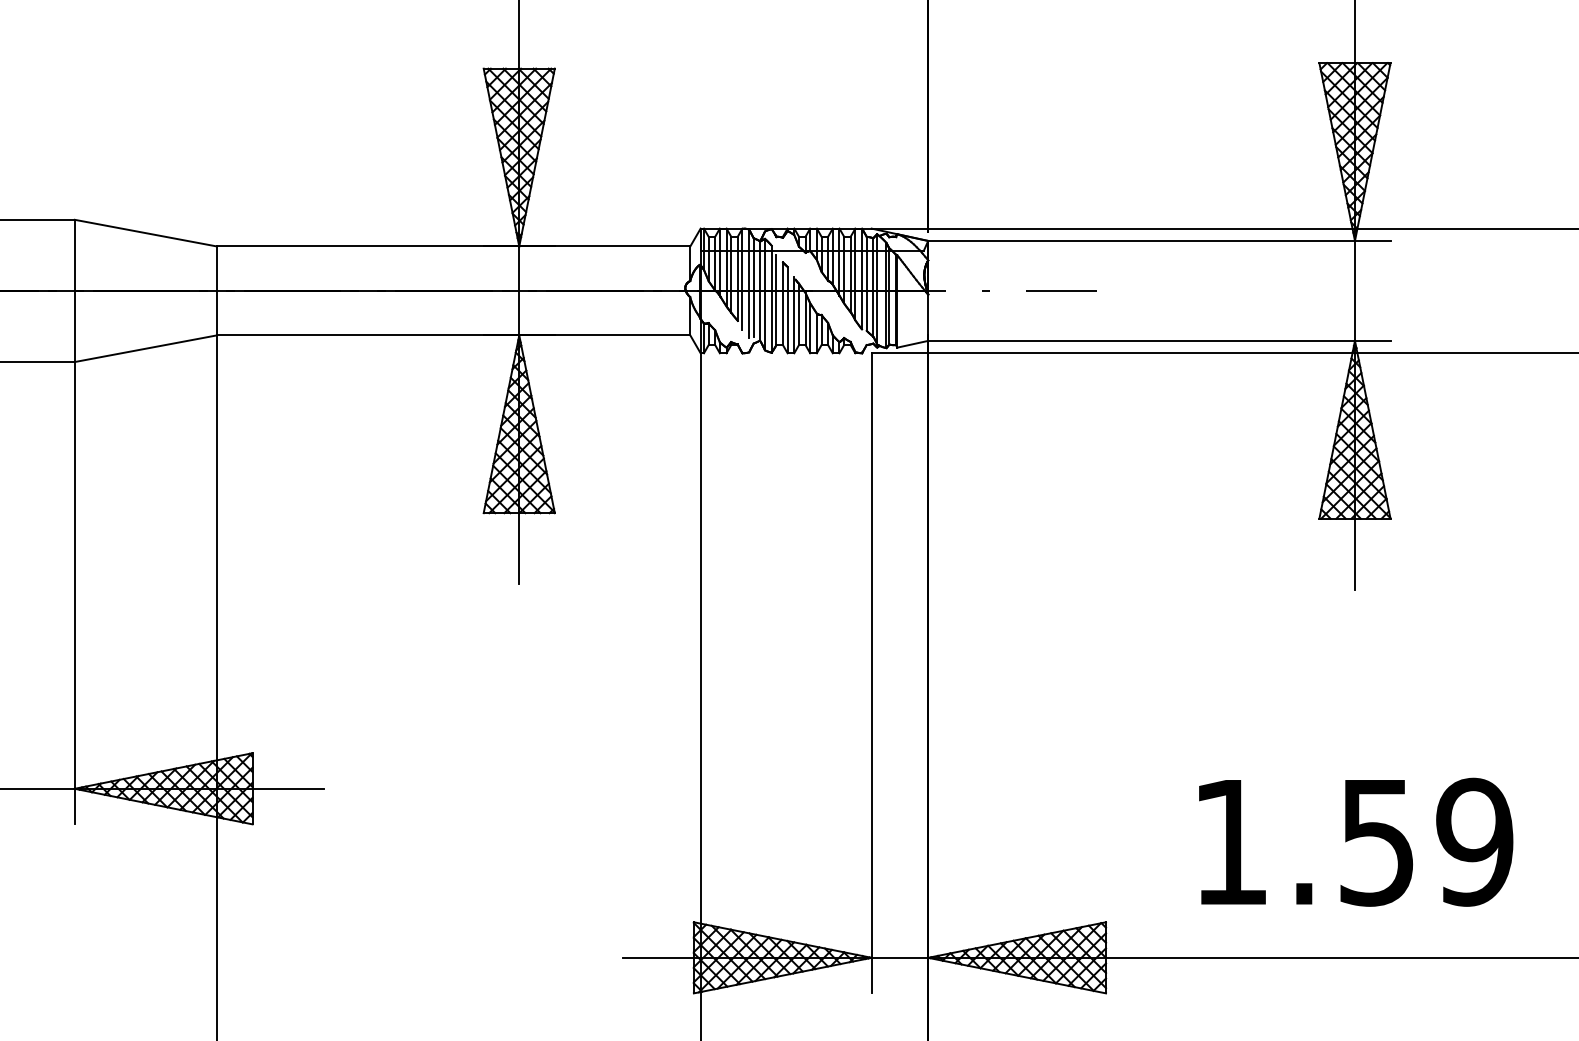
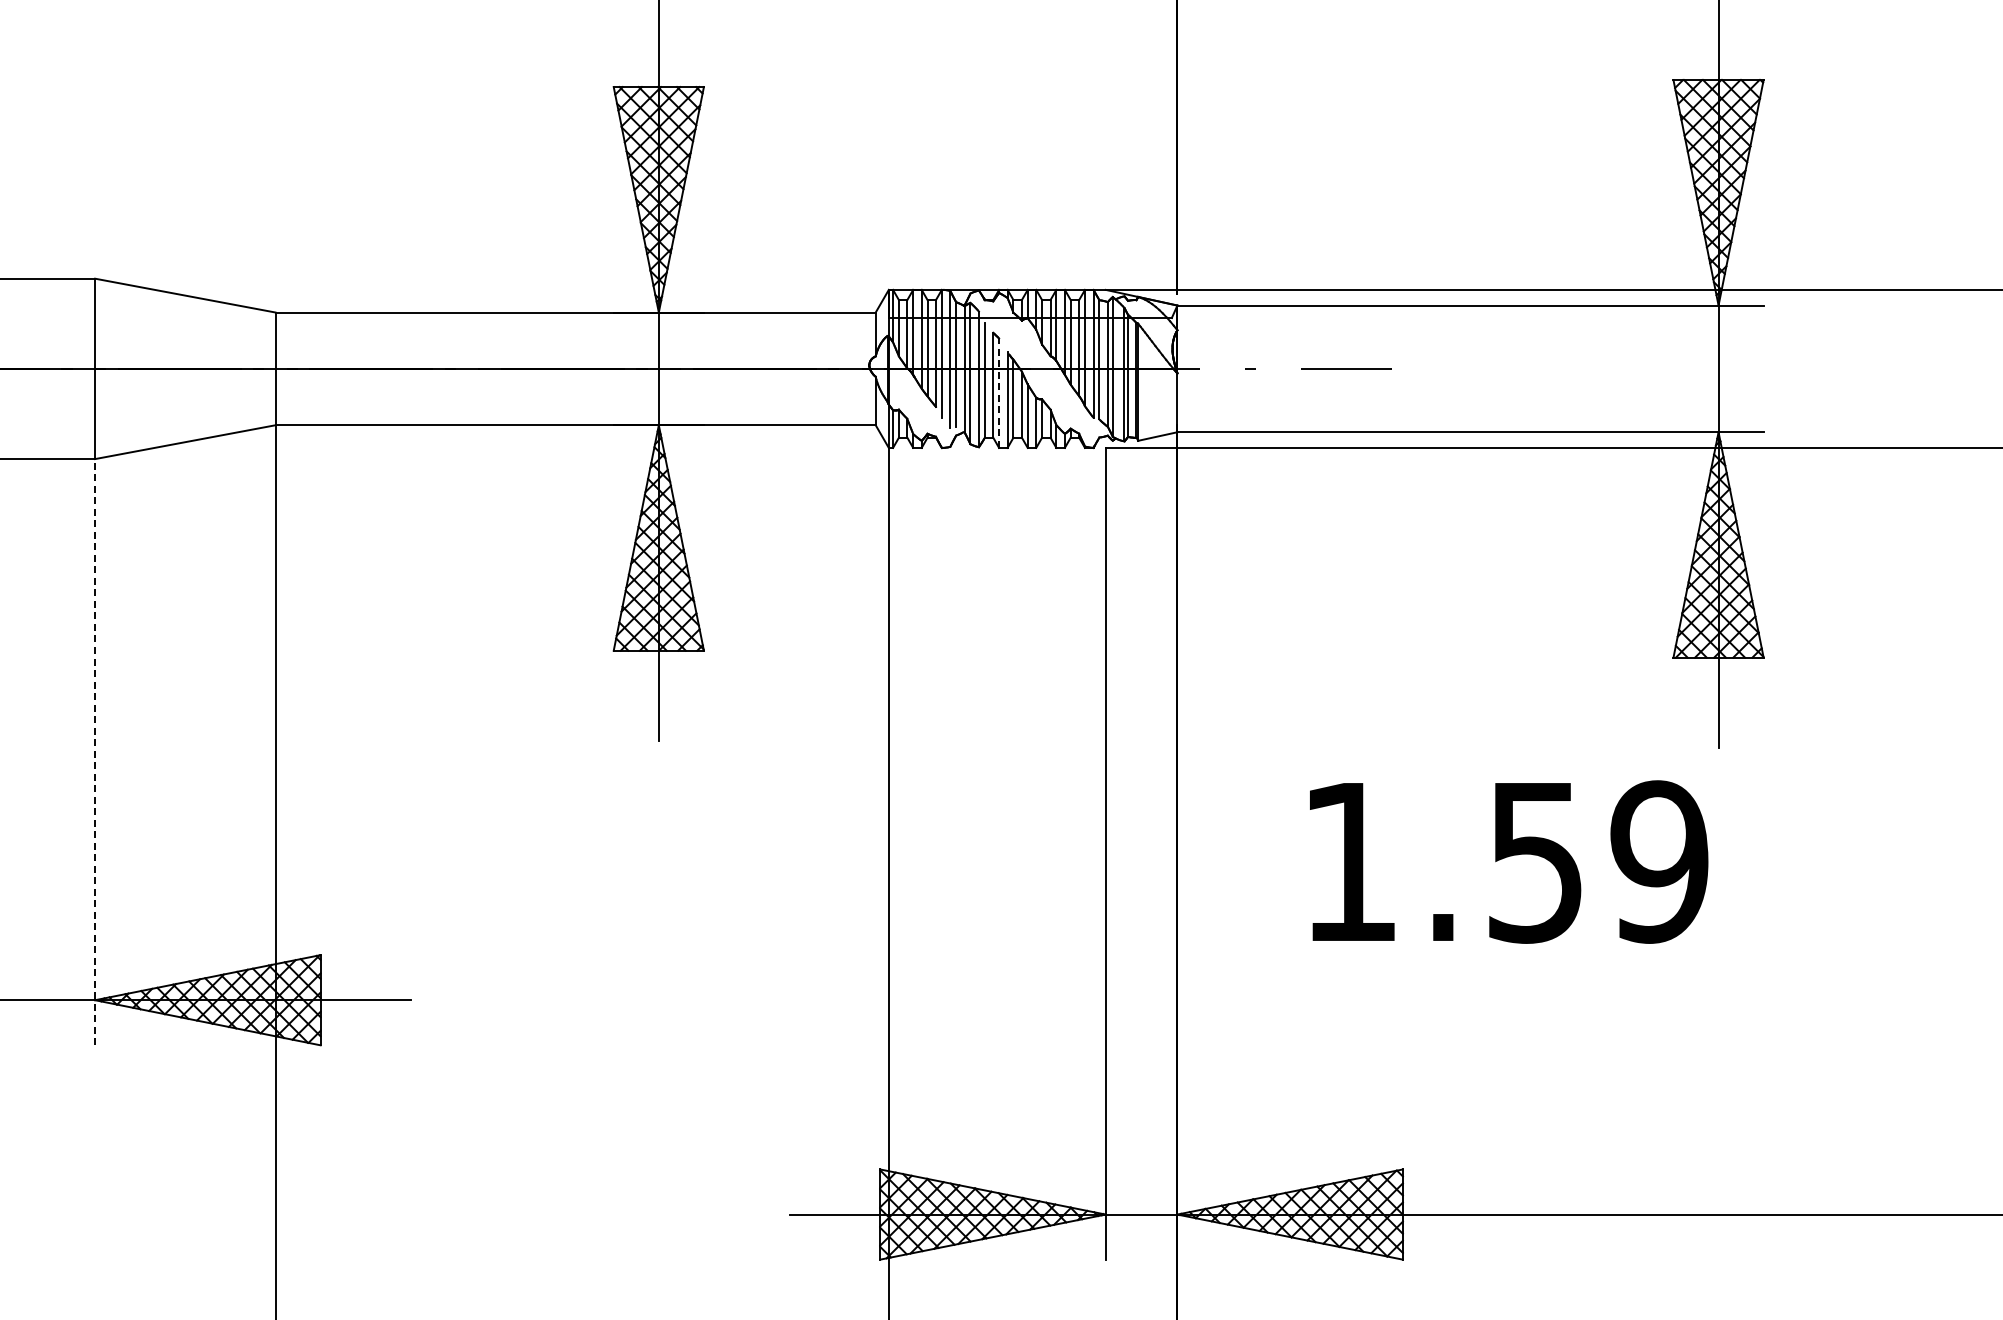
line: (787, 310) -> (999, 393), solid -> dashed
line: (75, 592) -> (95, 751), solid -> dashed
text: (1356, 841) -> (1509, 861), moved

